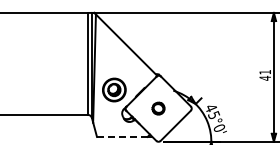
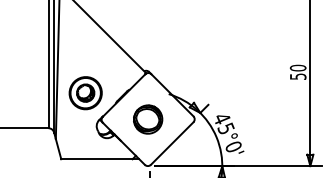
text: (265, 74) -> (298, 71), 41 -> 50
part: (158, 108) -> (147, 119), size x1.67
line: (121, 136) -> (95, 158), dashed -> solid

